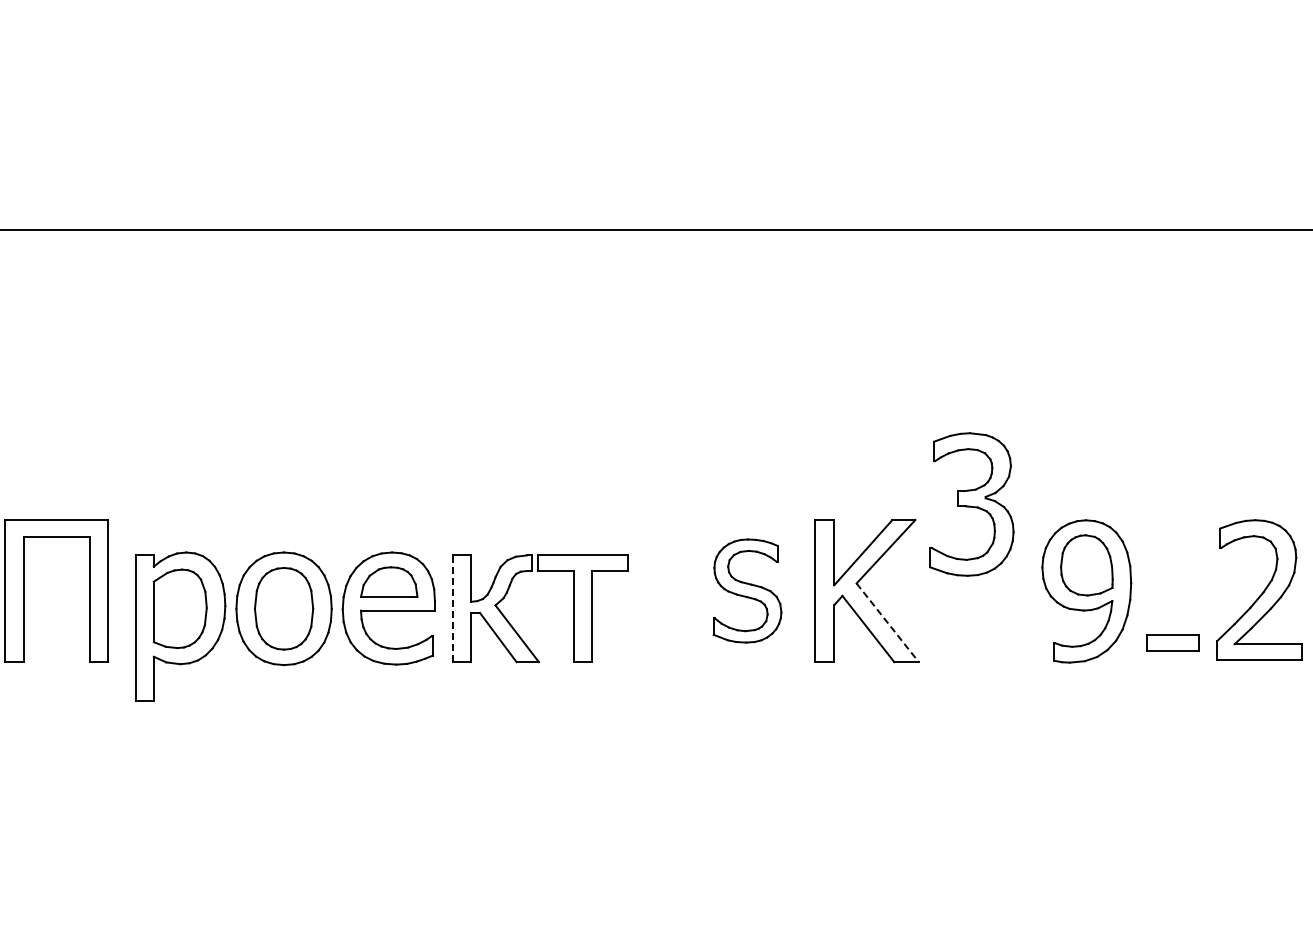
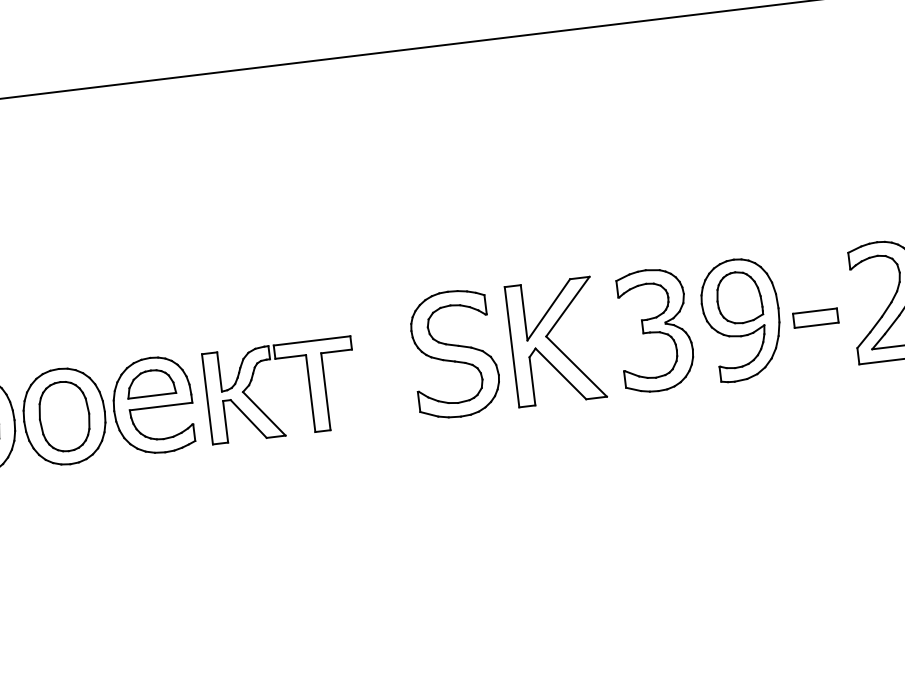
part: (971, 504) -> (654, 330), moved
part: (747, 590) -> (454, 353), size x1.43
line: (453, 608) -> (207, 399), dashed -> solid
line: (888, 623) -> (577, 367), dashed -> solid
part: (1172, 642) -> (815, 317), moved

